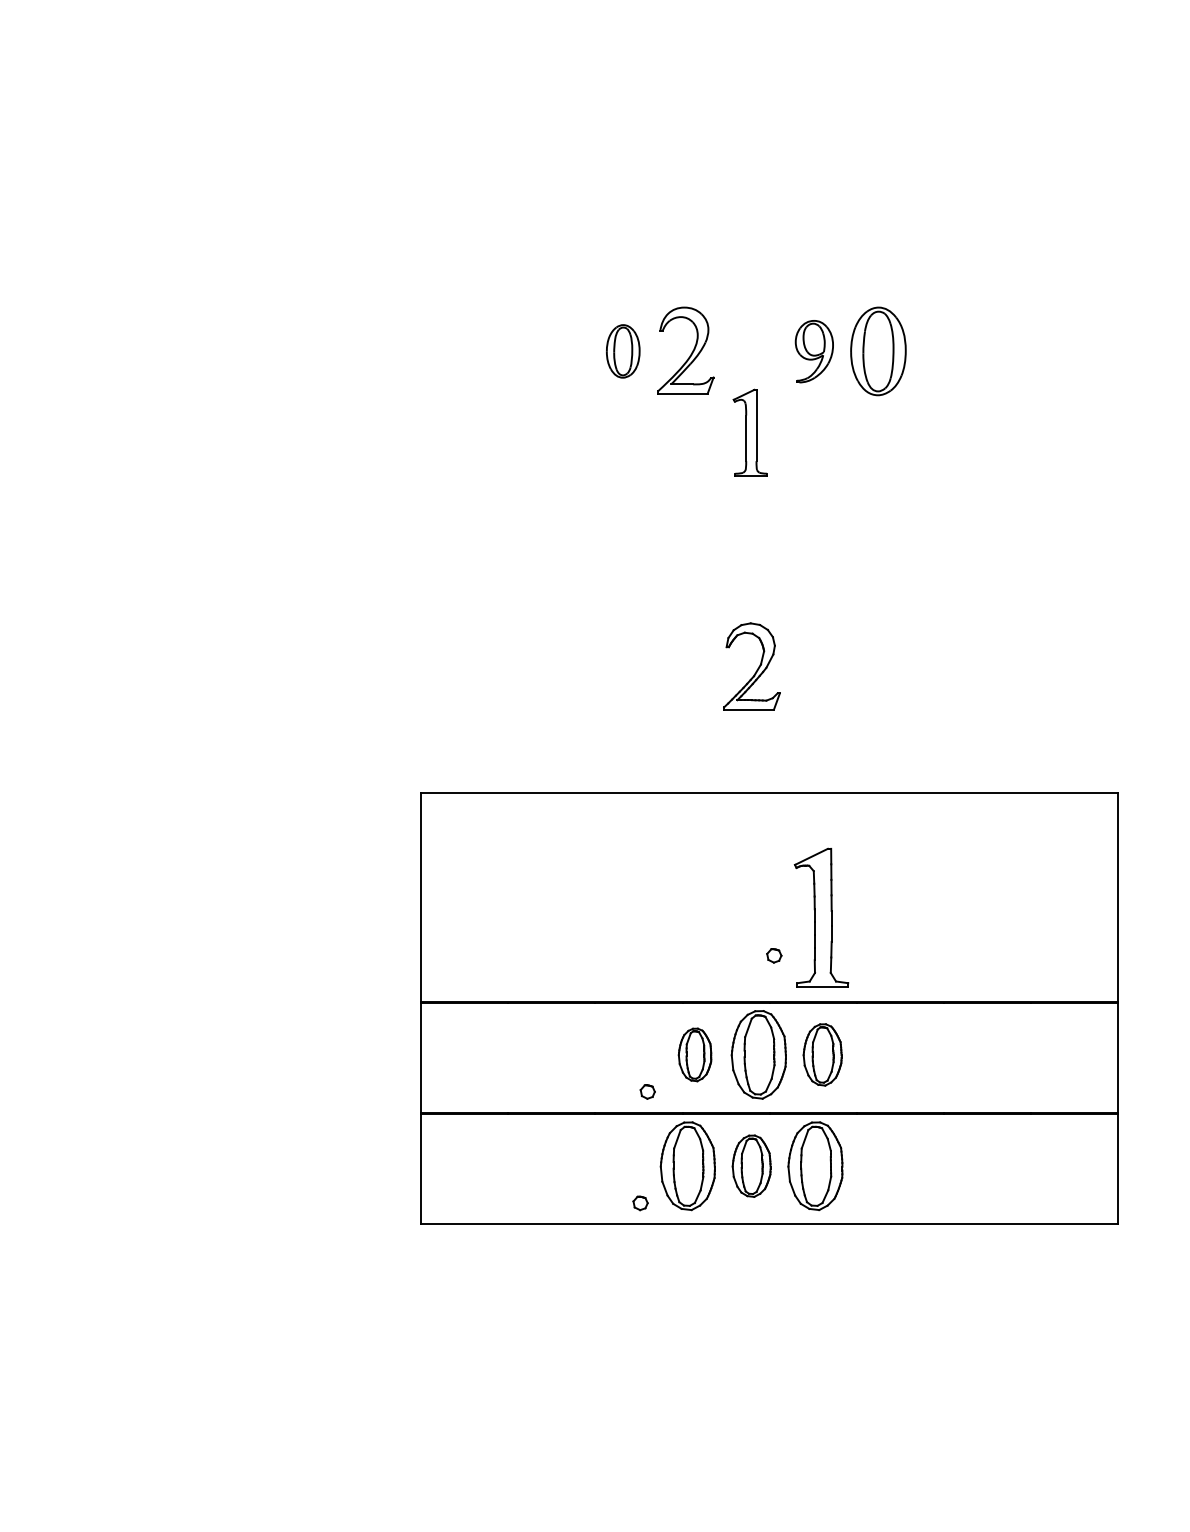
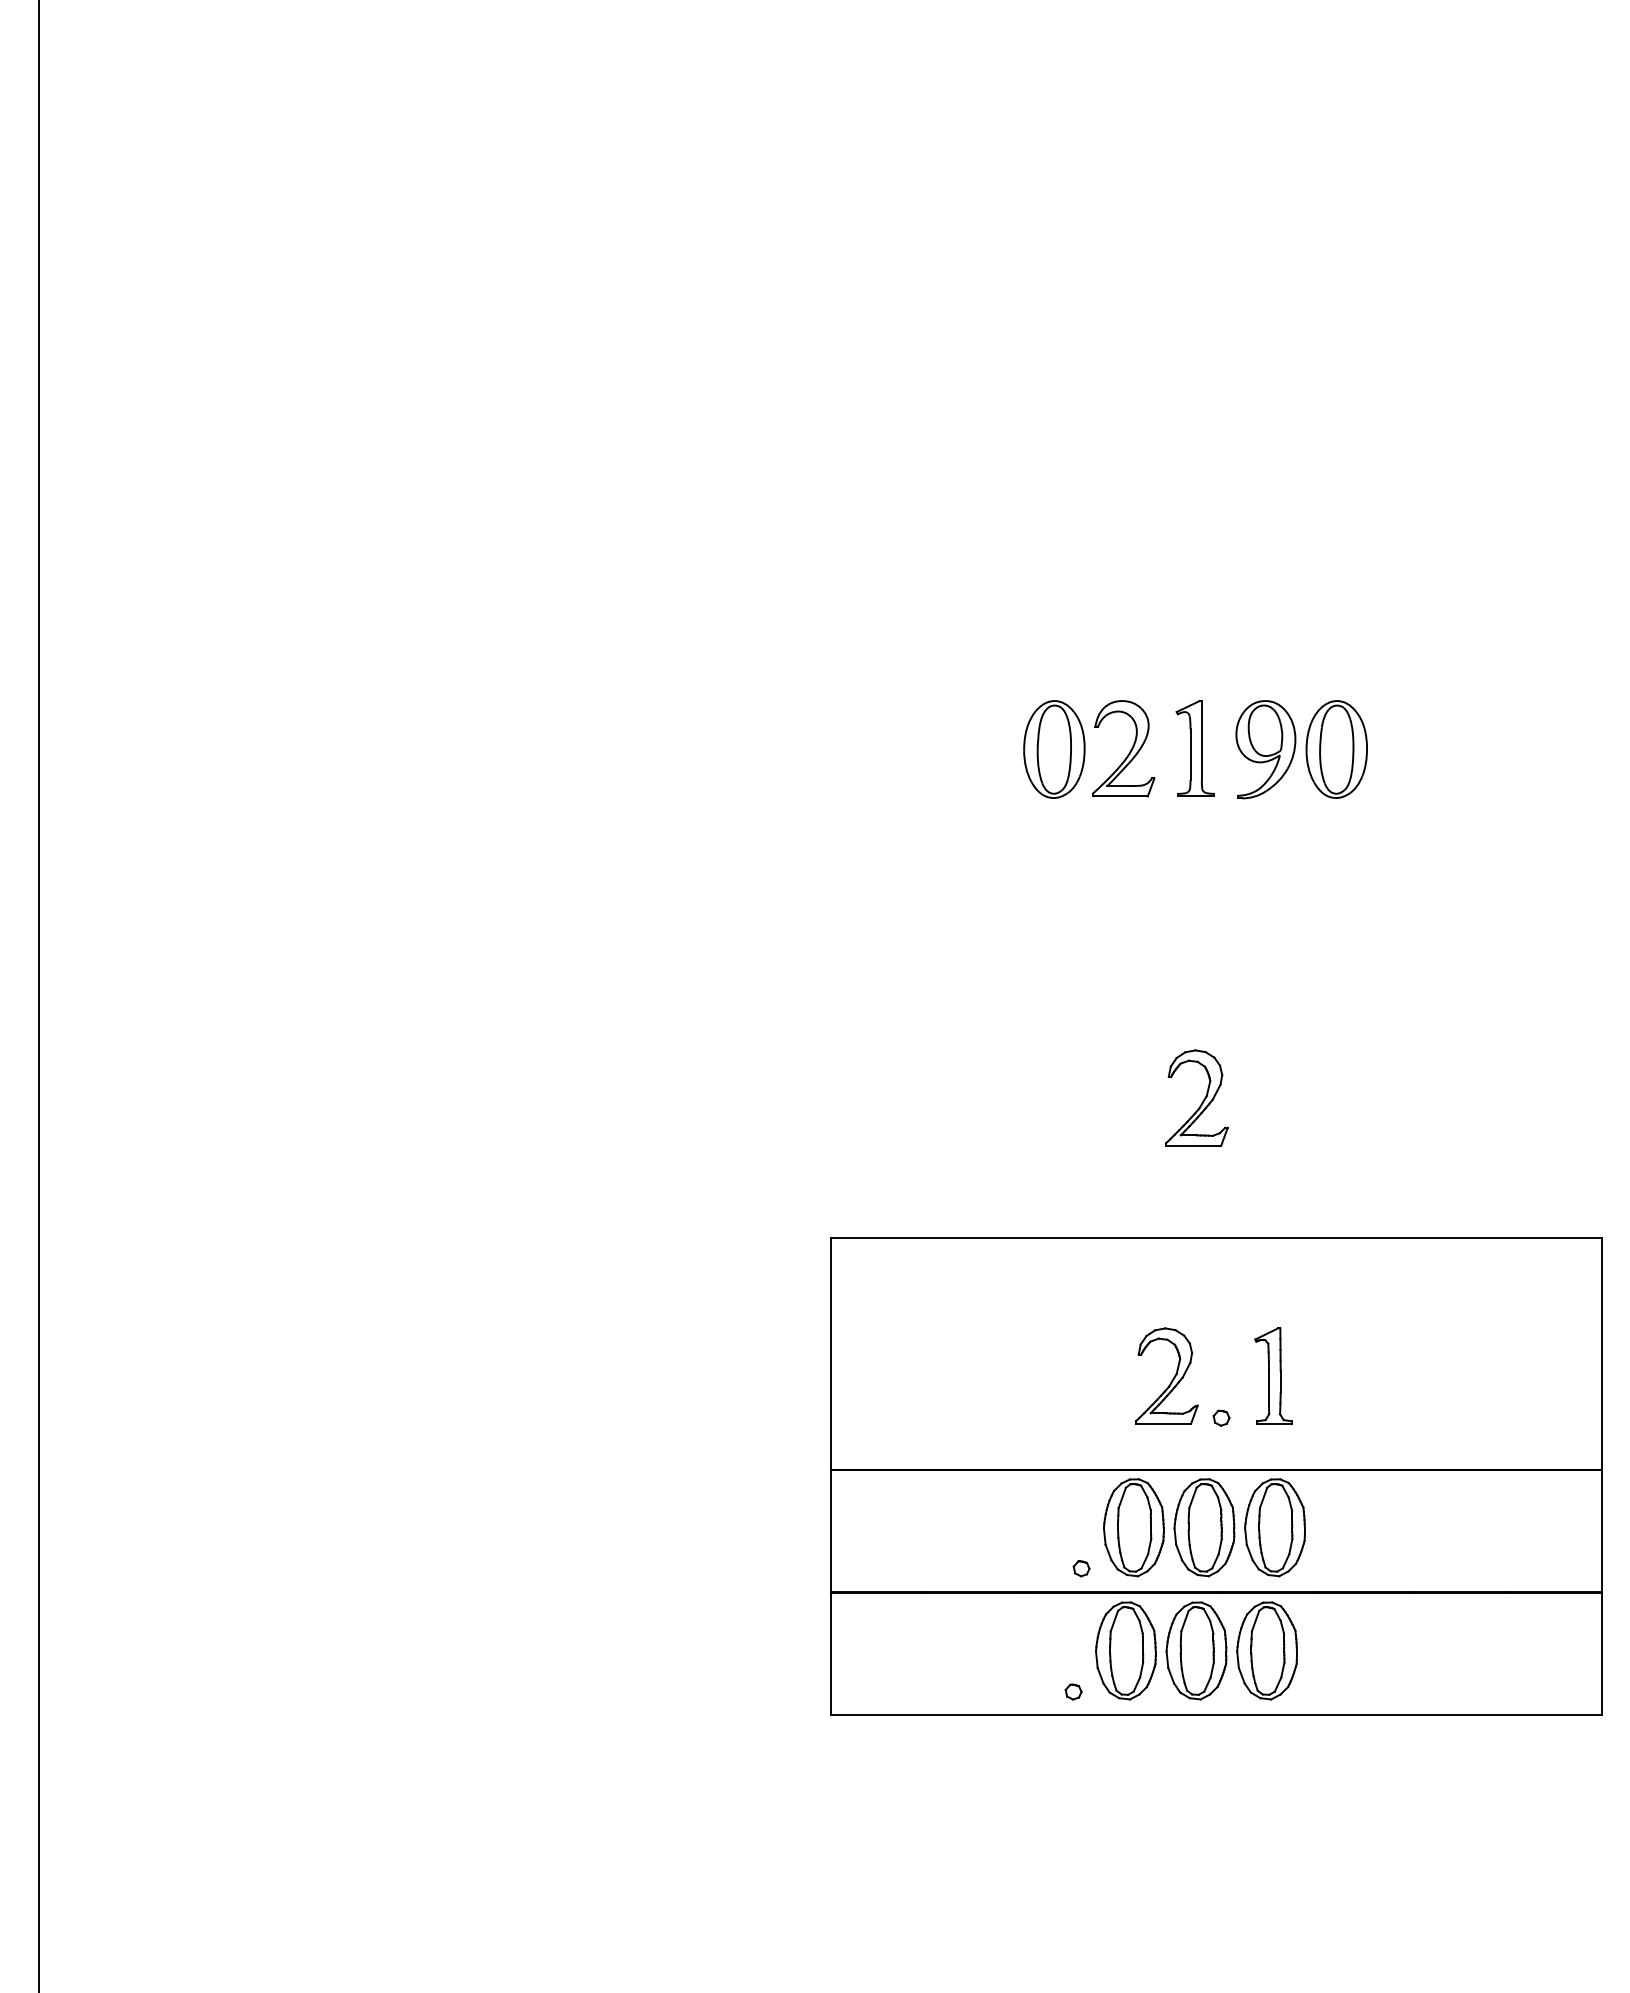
part: (623, 351) -> (1054, 749), size x1.67
part: (814, 351) -> (1265, 749), size x1.43
part: (749, 432) -> (1194, 748), moved
part: (821, 917) -> (1273, 1375), size x0.62
part: (729, 919) -> (1172, 1378), added
part: (694, 1054) -> (1133, 1527), size x1.67
part: (822, 1054) -> (1274, 1527), size x1.43
part: (751, 1165) -> (1196, 1650), size x1.43

